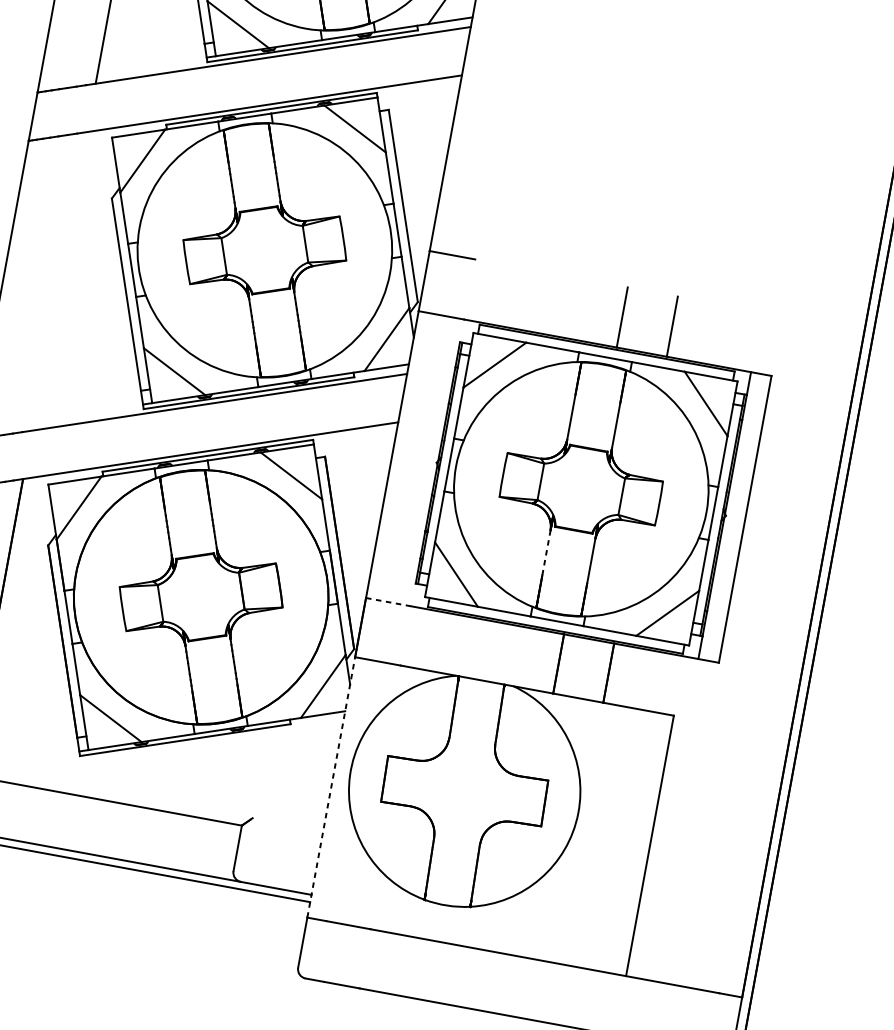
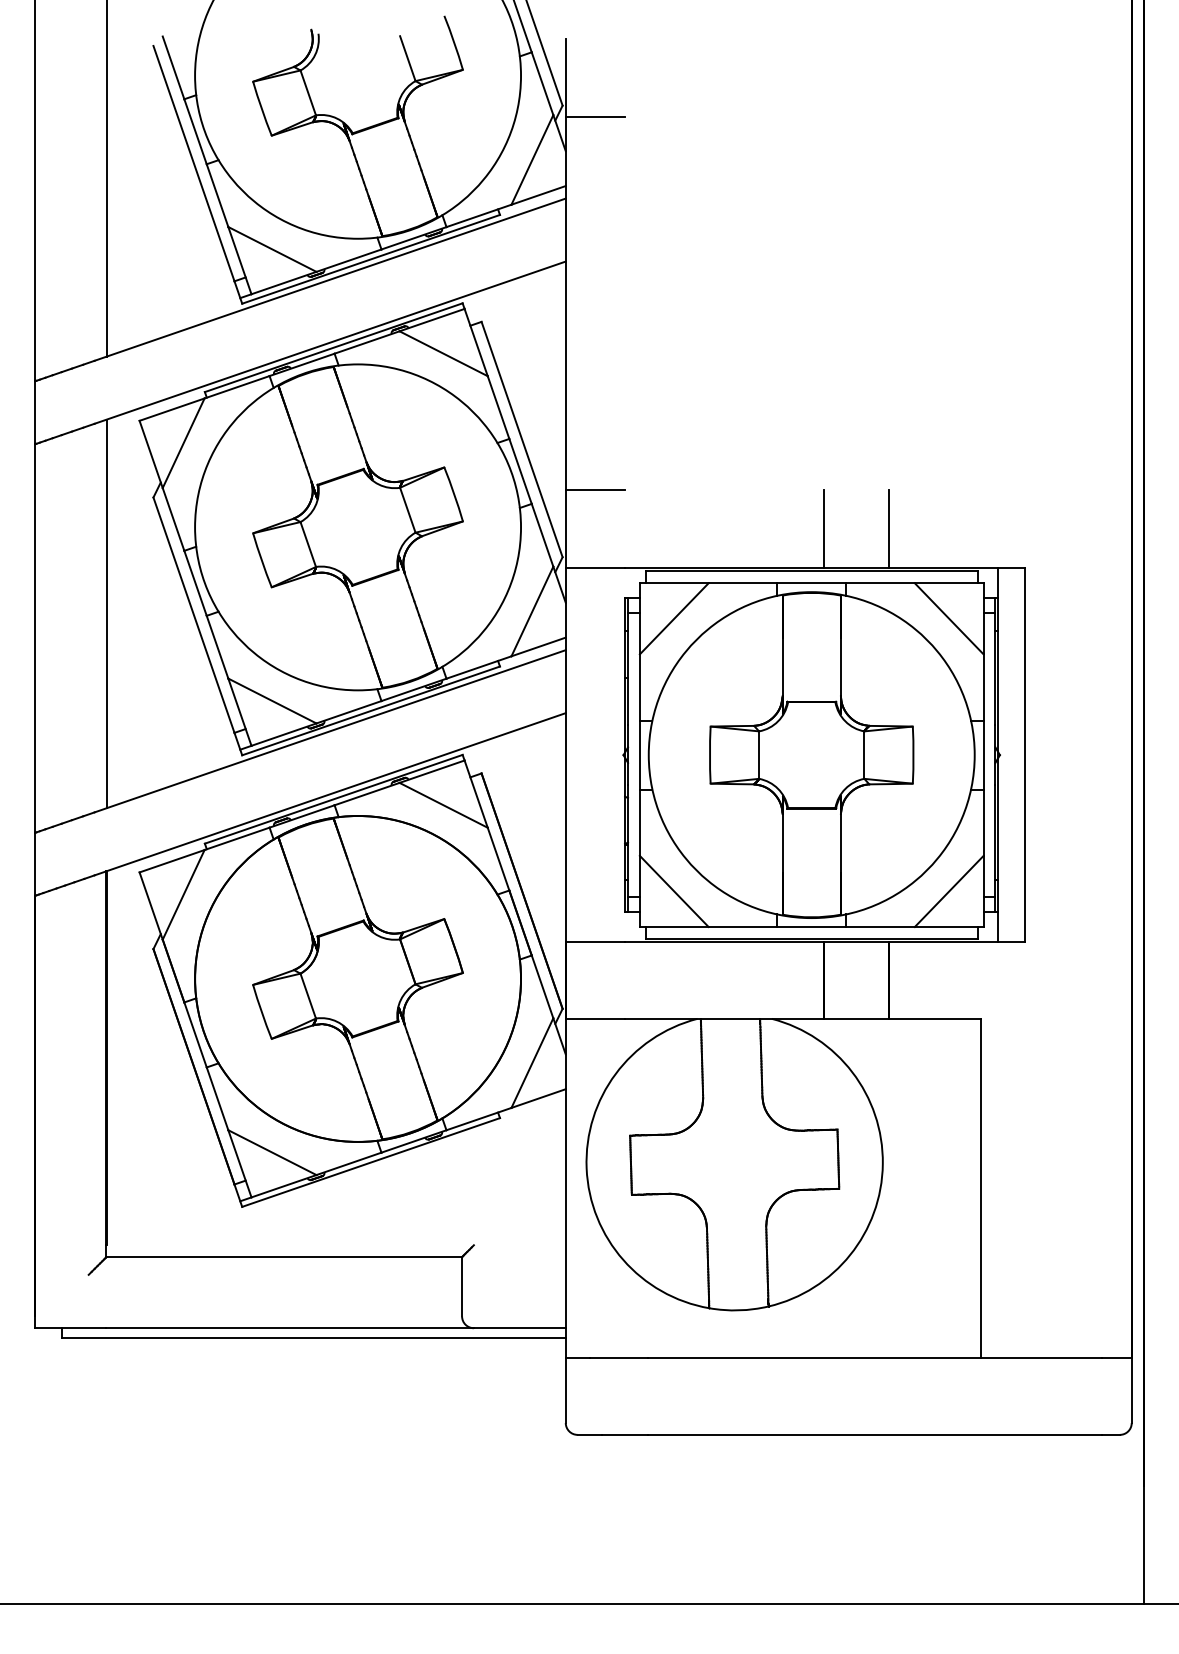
line: (59, 281) -> (106, 613), added
line: (546, 553) -> (782, 843), dashed -> solid
line: (388, 601) -> (595, 941), dashed -> solid
line: (331, 786) -> (565, 1187), dashed -> solid

